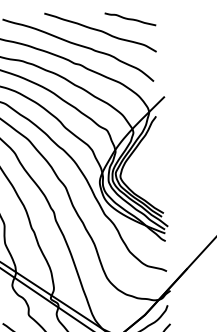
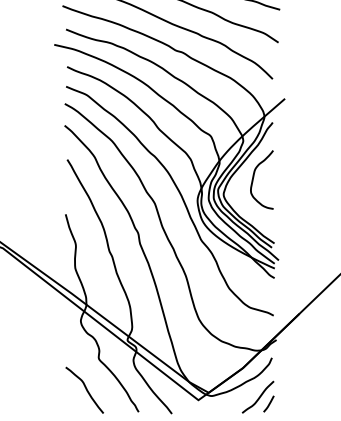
curve: (144, 161) -> (254, 177), added

